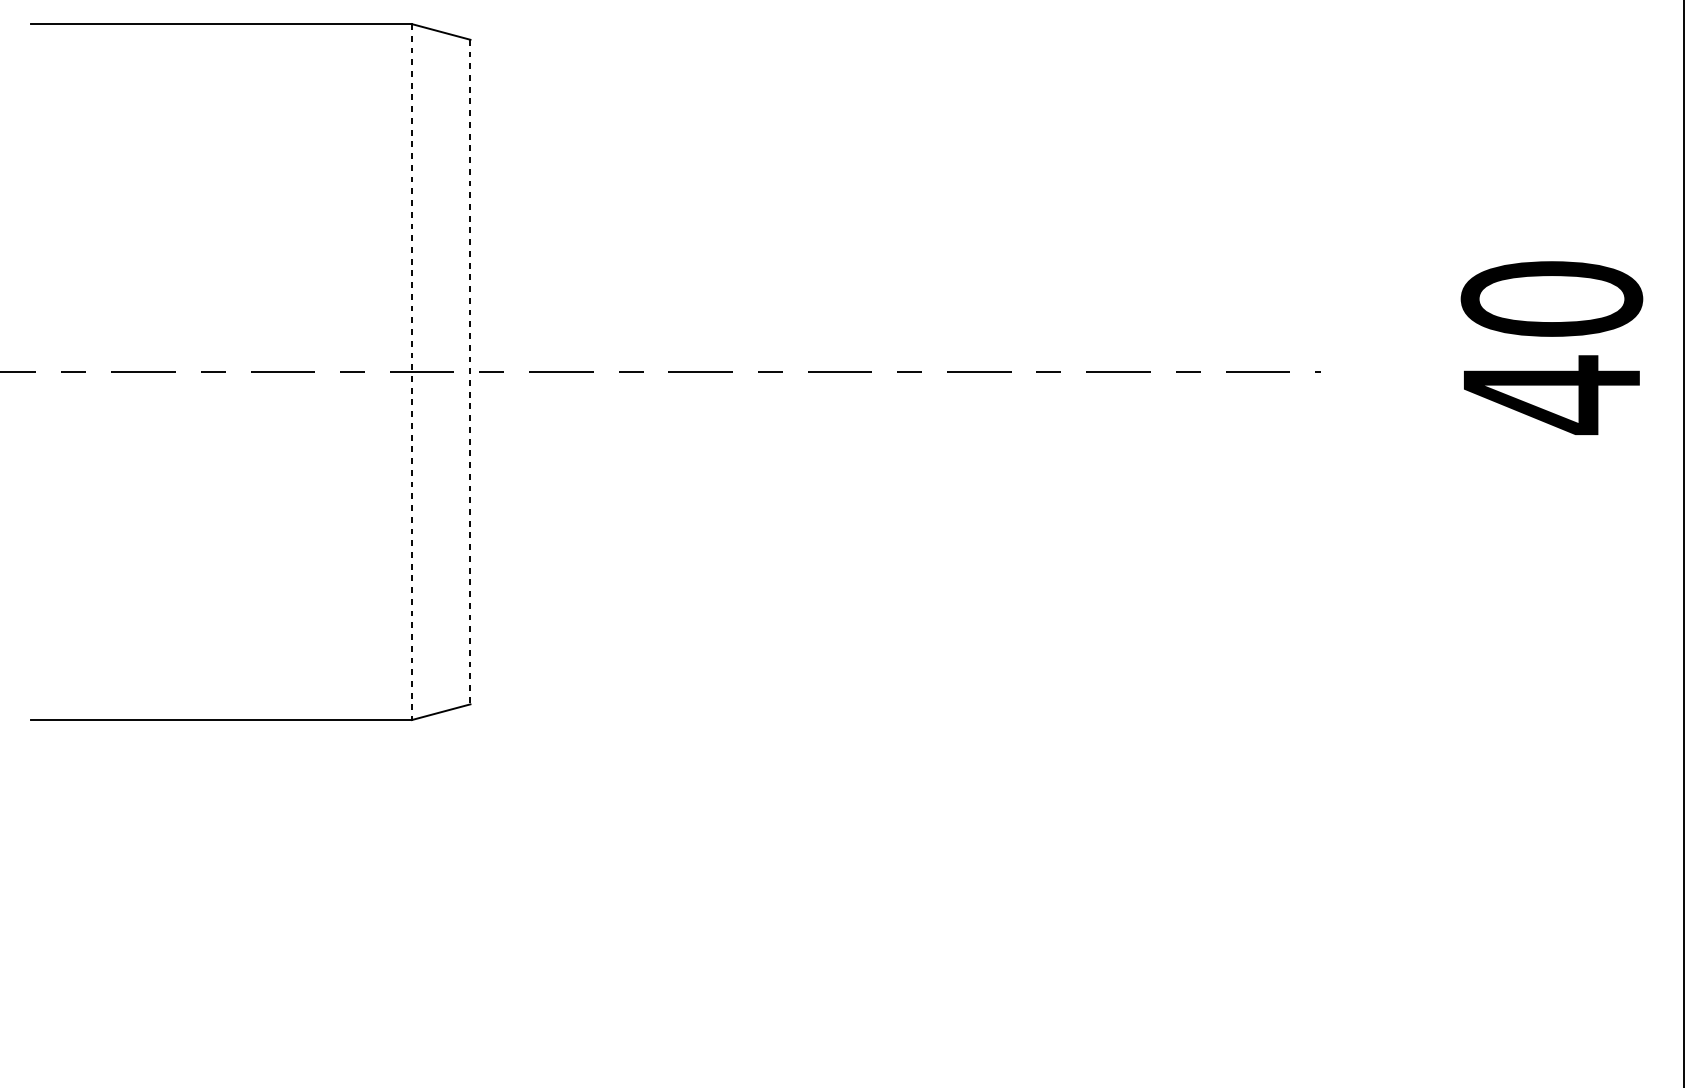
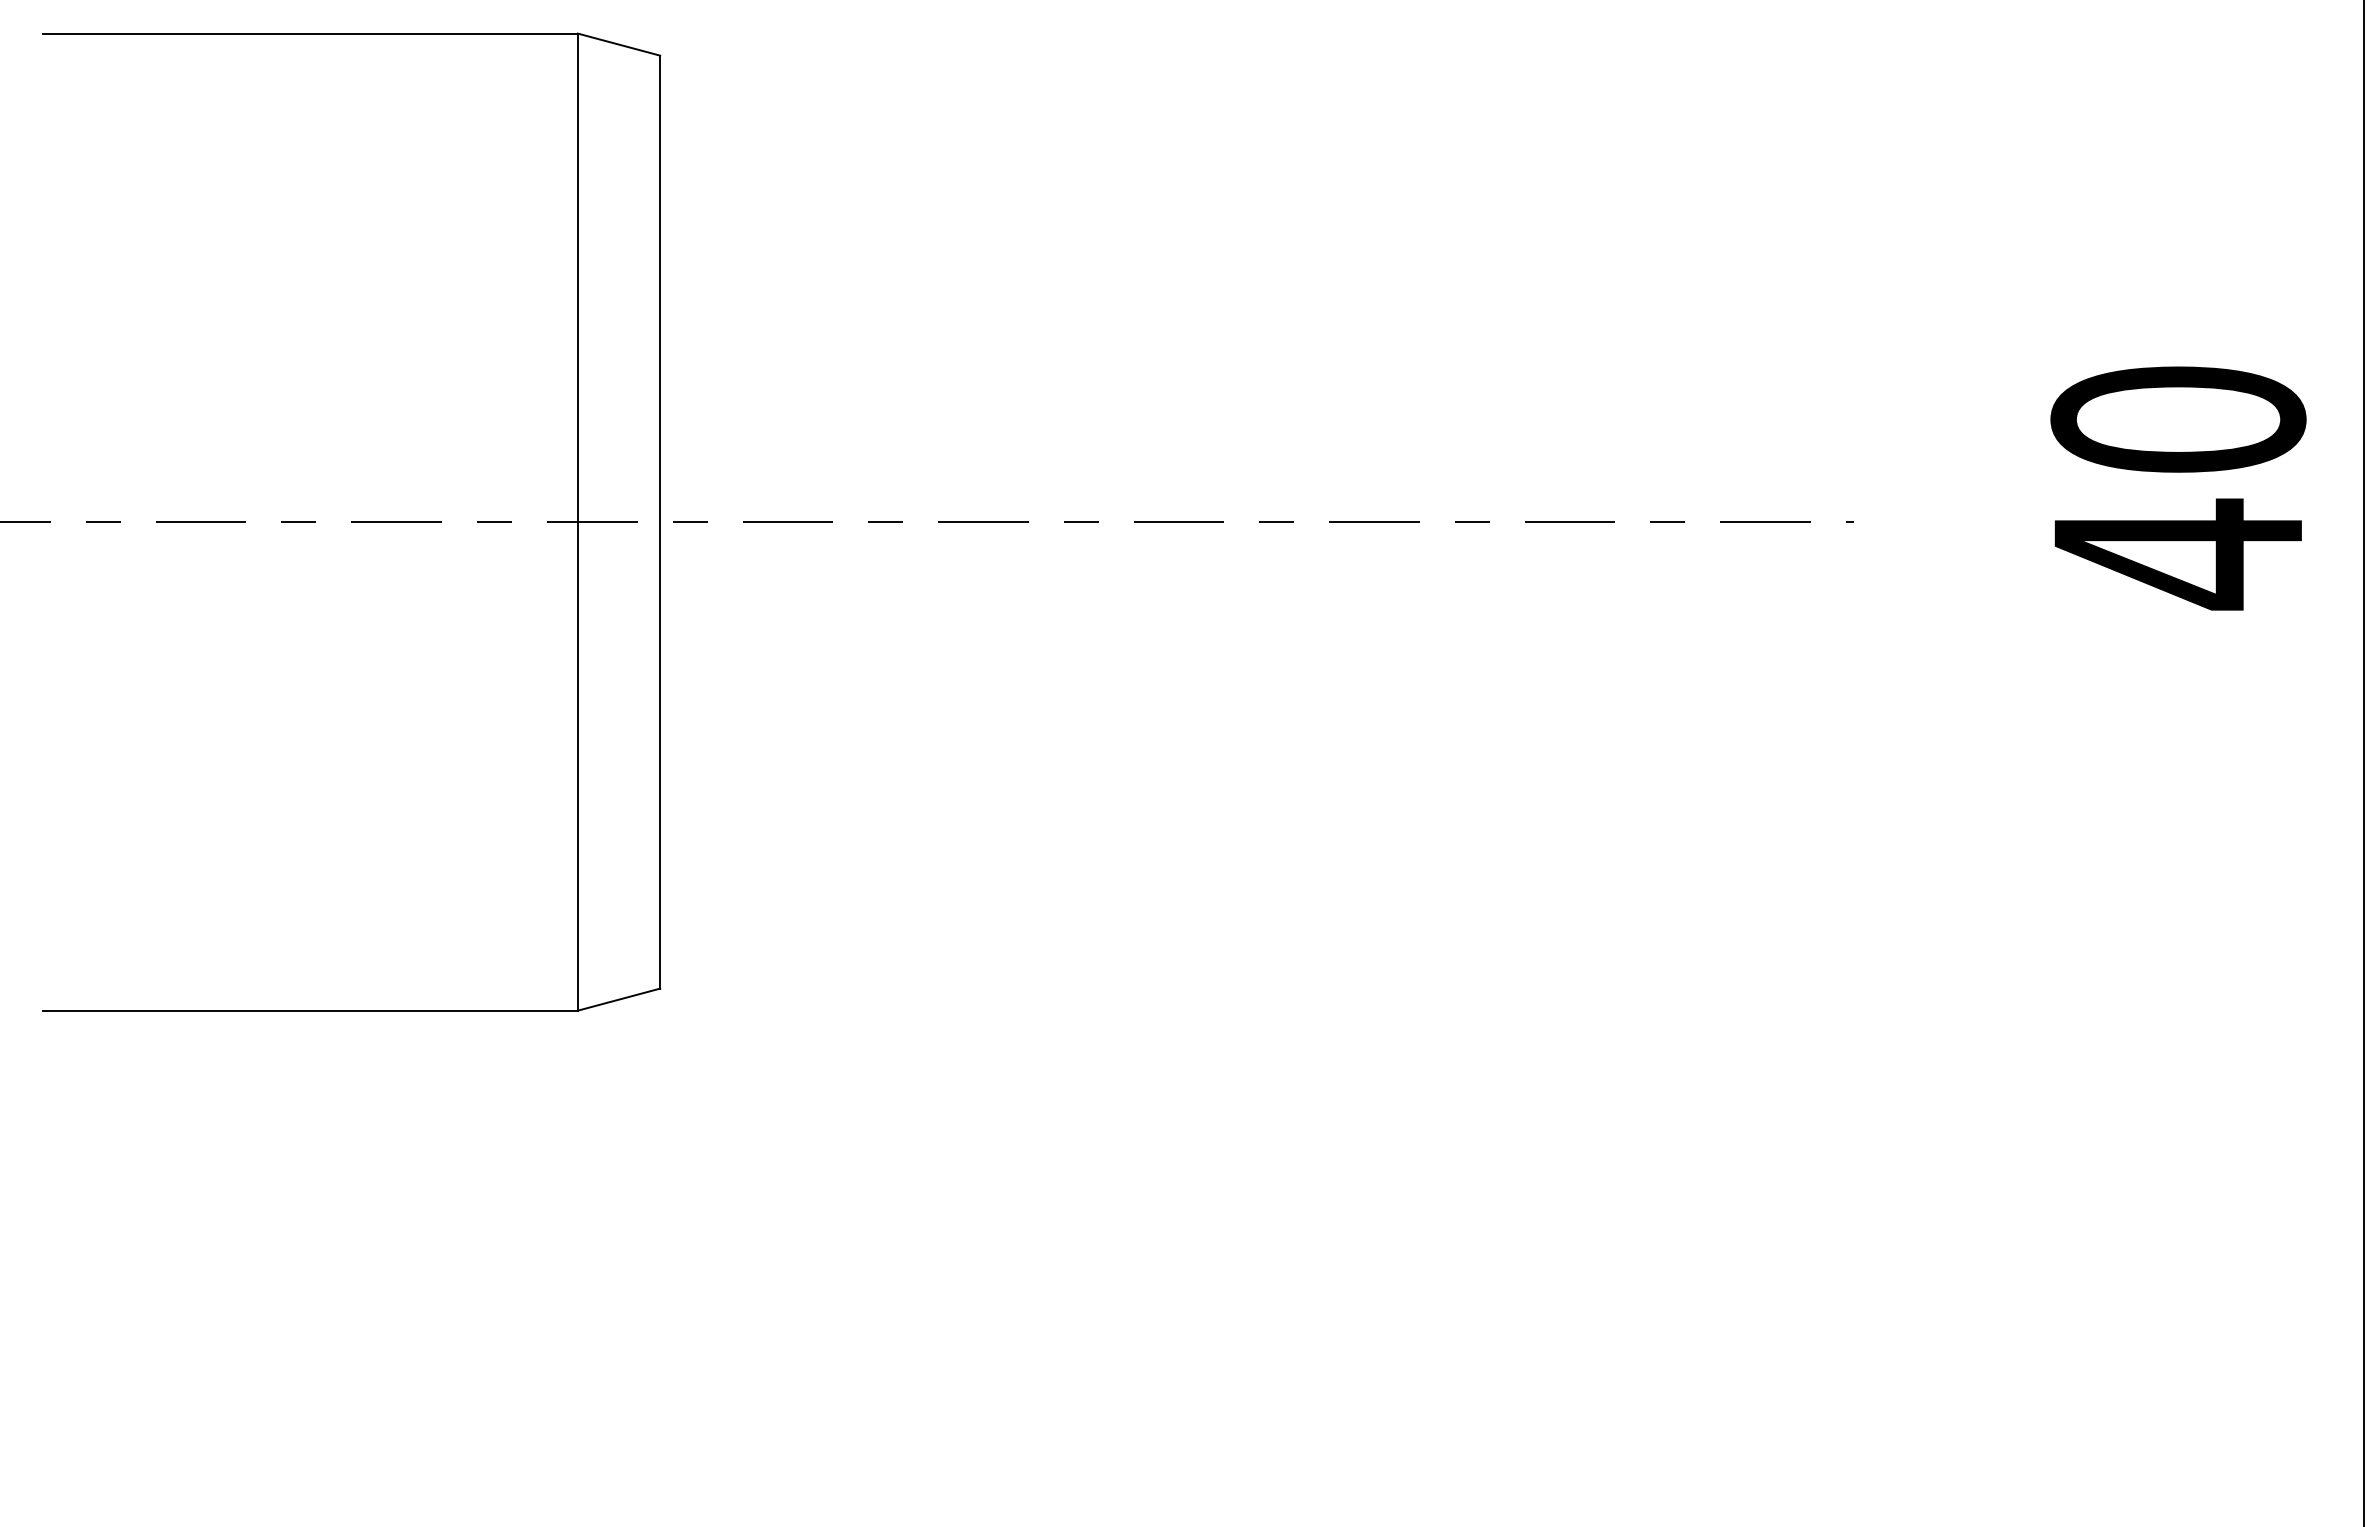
line: (411, 372) -> (577, 522), dashed -> solid
line: (470, 372) -> (660, 522), dashed -> solid

